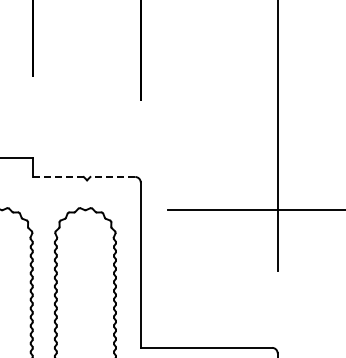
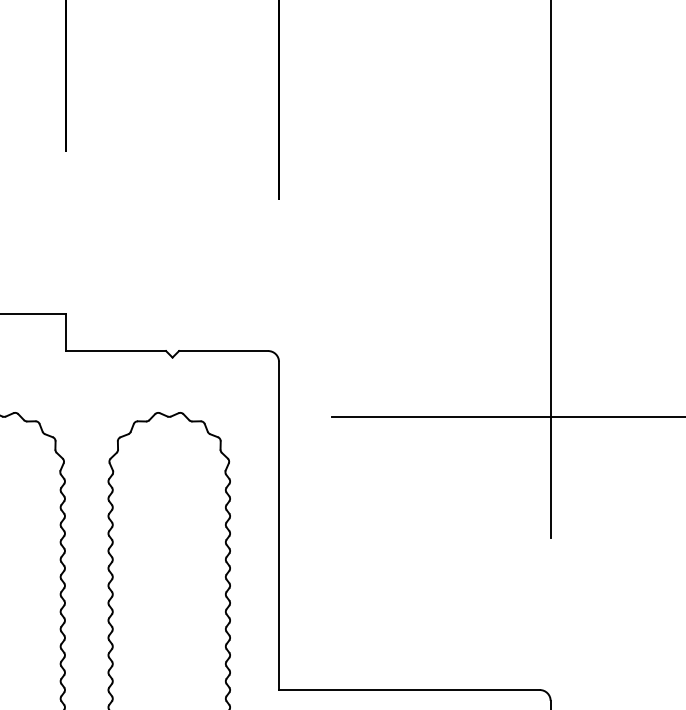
line: (58, 177) -> (115, 352), dashed -> solid
line: (112, 177) -> (222, 352), dashed -> solid

